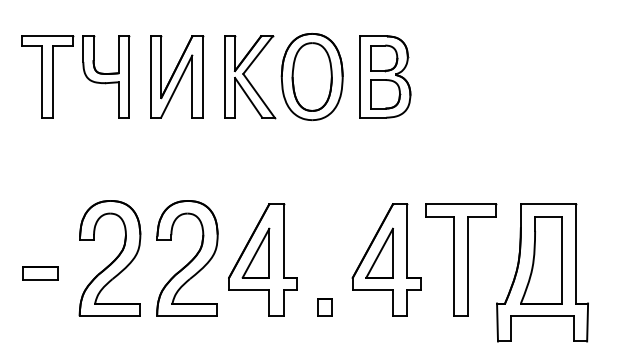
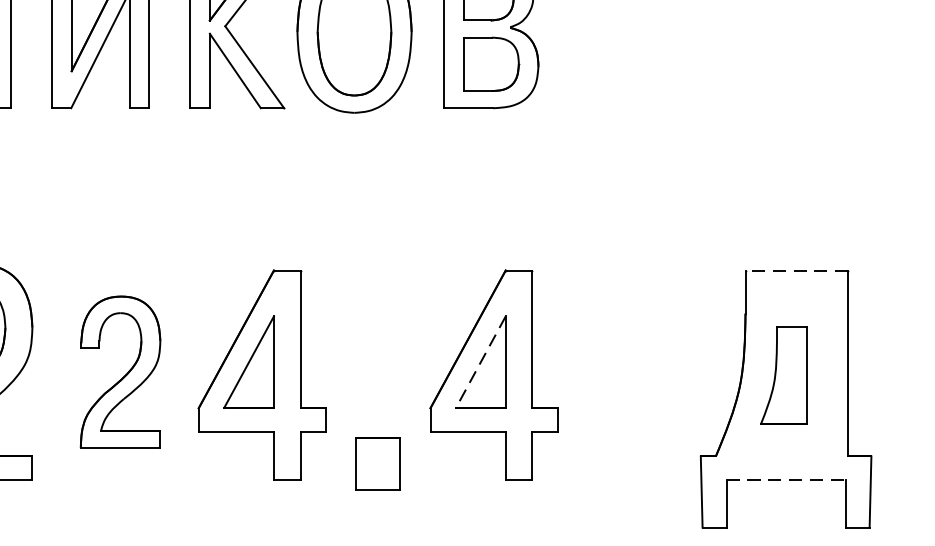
line: (547, 204) -> (795, 270), solid -> dashed
line: (379, 253) -> (480, 362), solid -> dashed
part: (187, 258) -> (120, 372), size x0.7
part: (461, 259) -> (634, 373), removed
part: (541, 260) -> (784, 375), size x0.6
part: (324, 307) -> (377, 463), size x1.6
line: (542, 316) -> (785, 480), solid -> dashed

